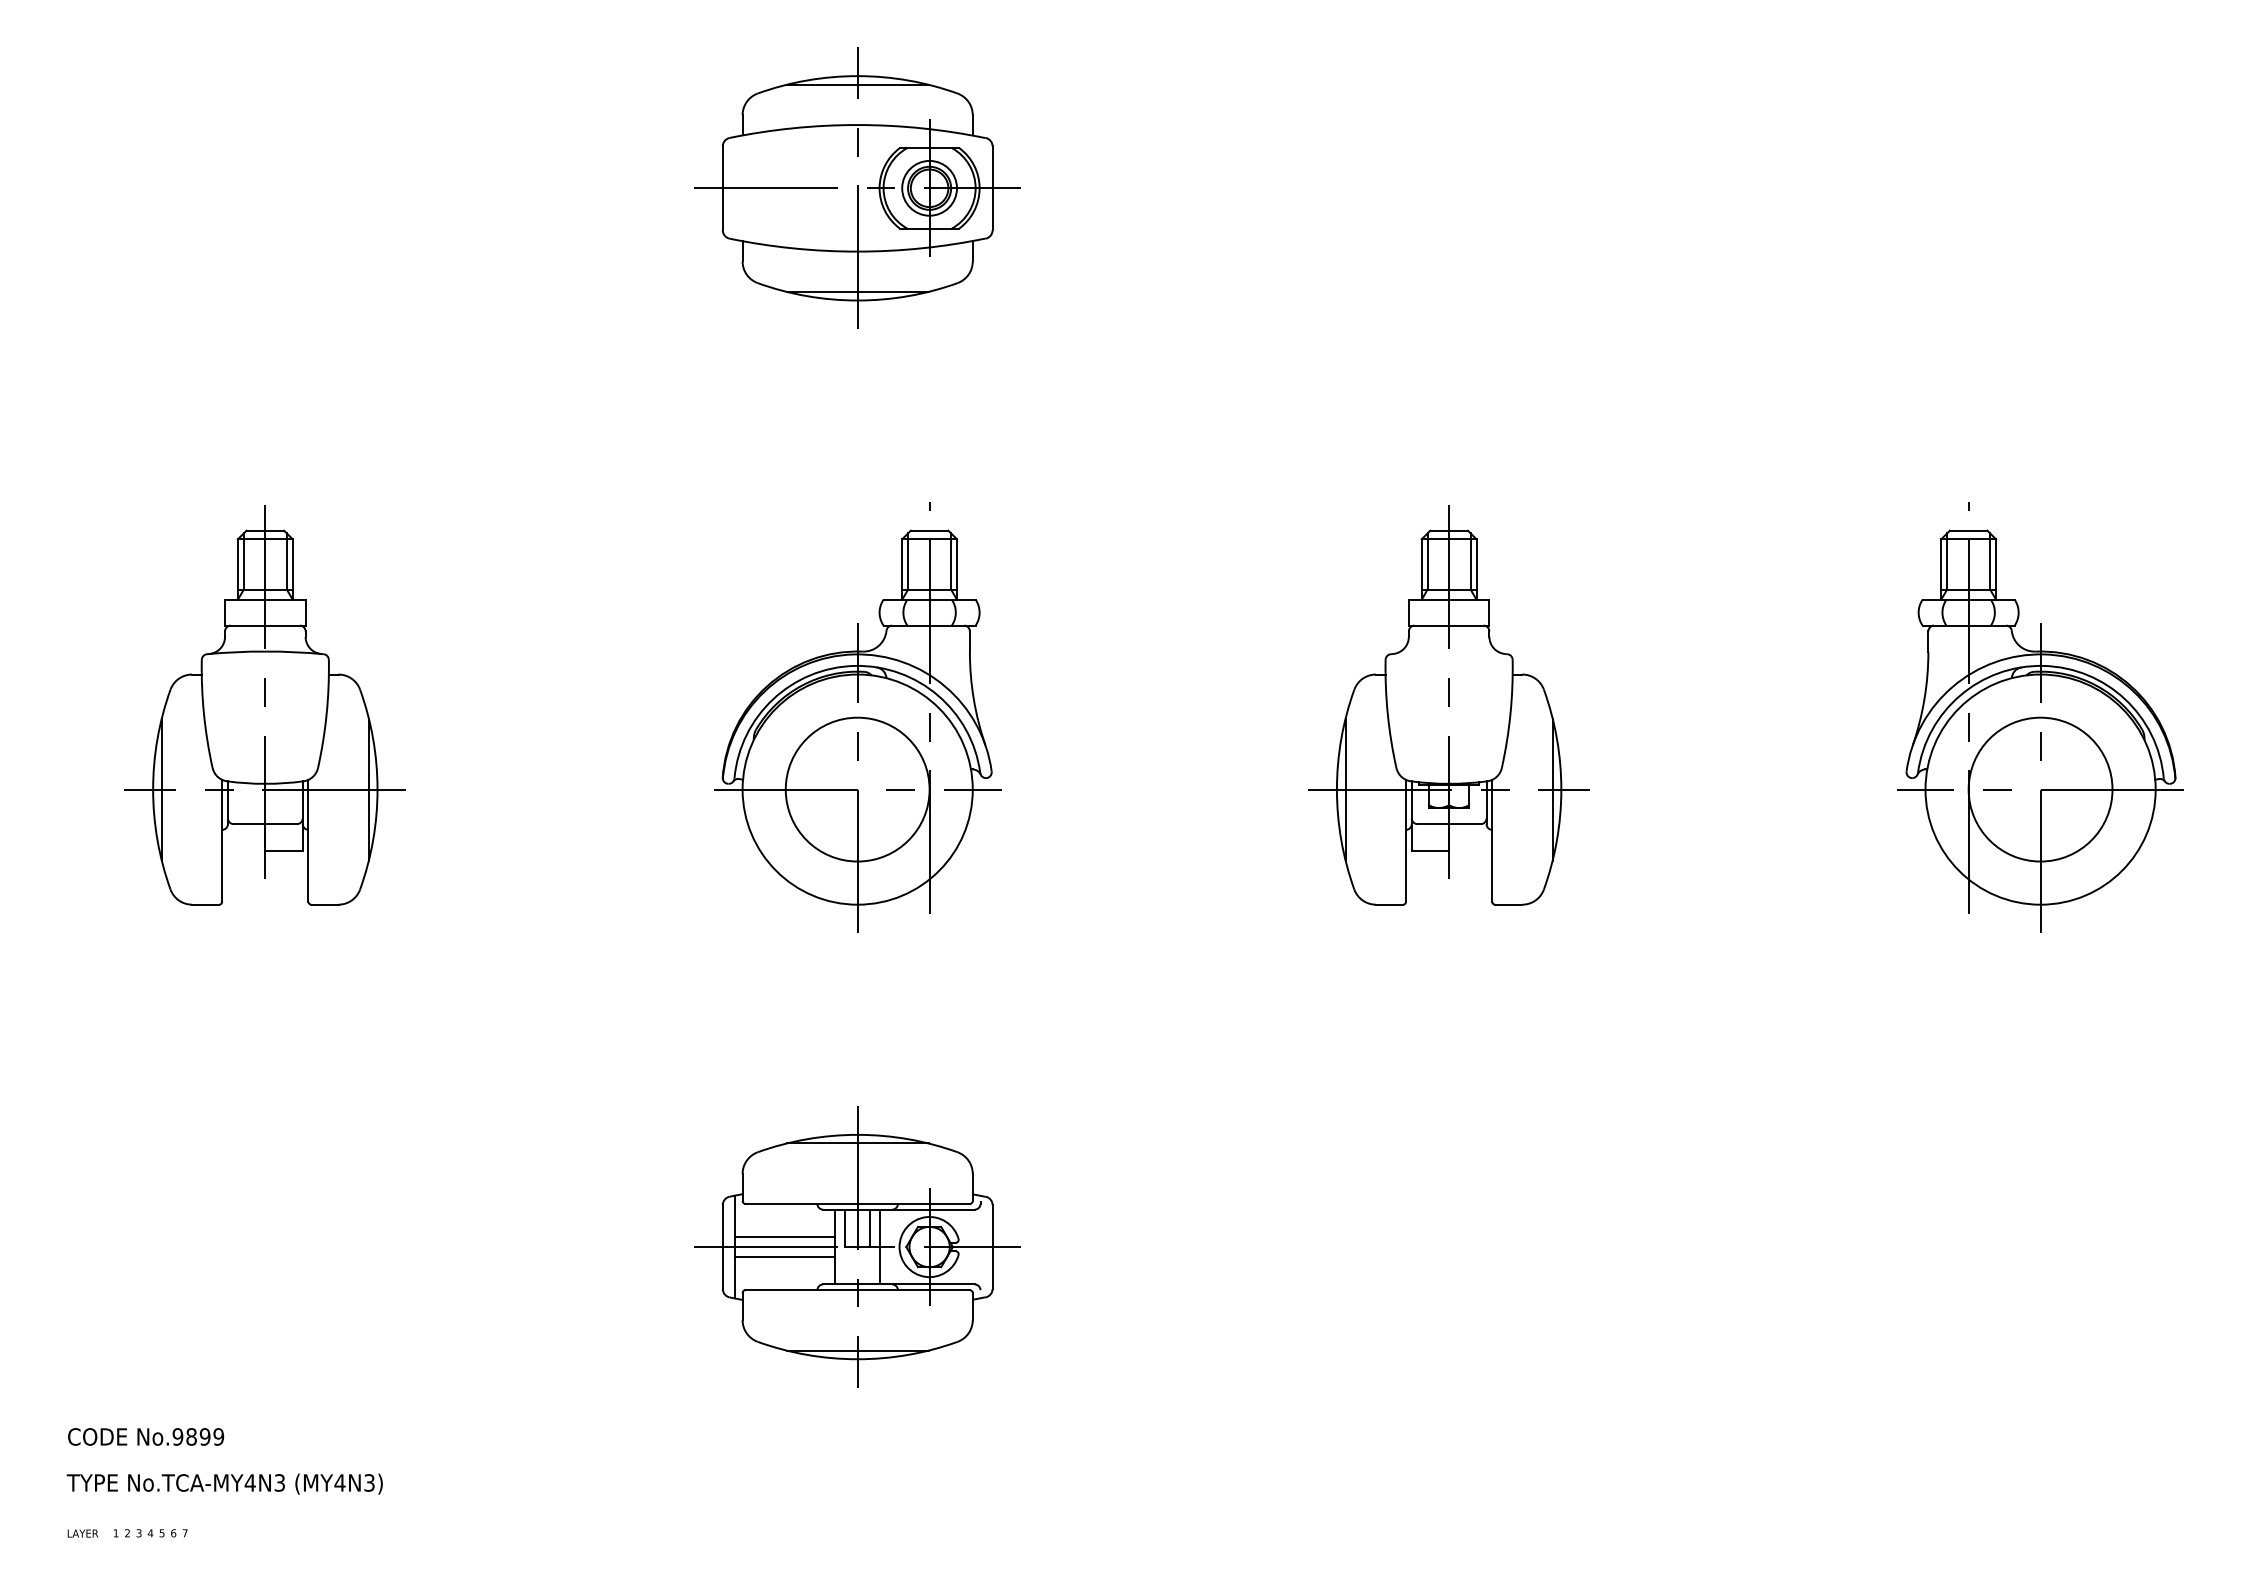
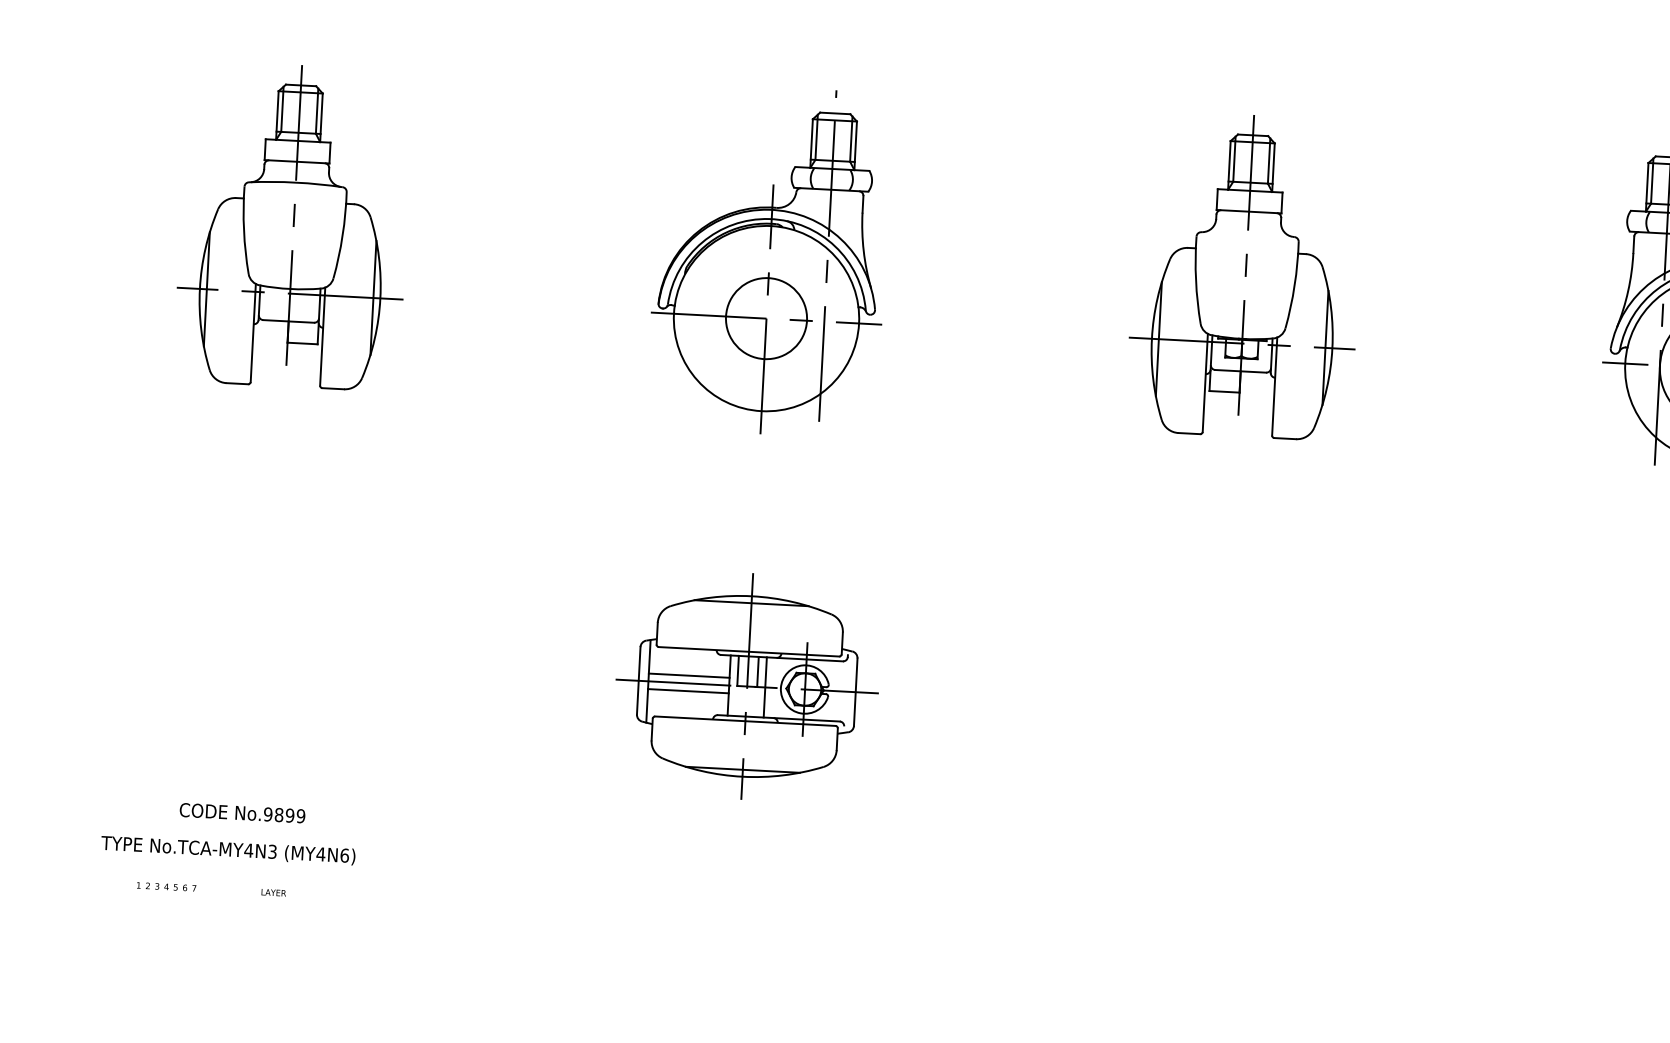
circle: (857, 789) -> (766, 318), size x0.7
text: (146, 1436) -> (242, 812), moved
text: (369, 1482) -> (344, 855), (MY4N3) -> (MY4N6)
text: (82, 1533) -> (273, 892), moved

